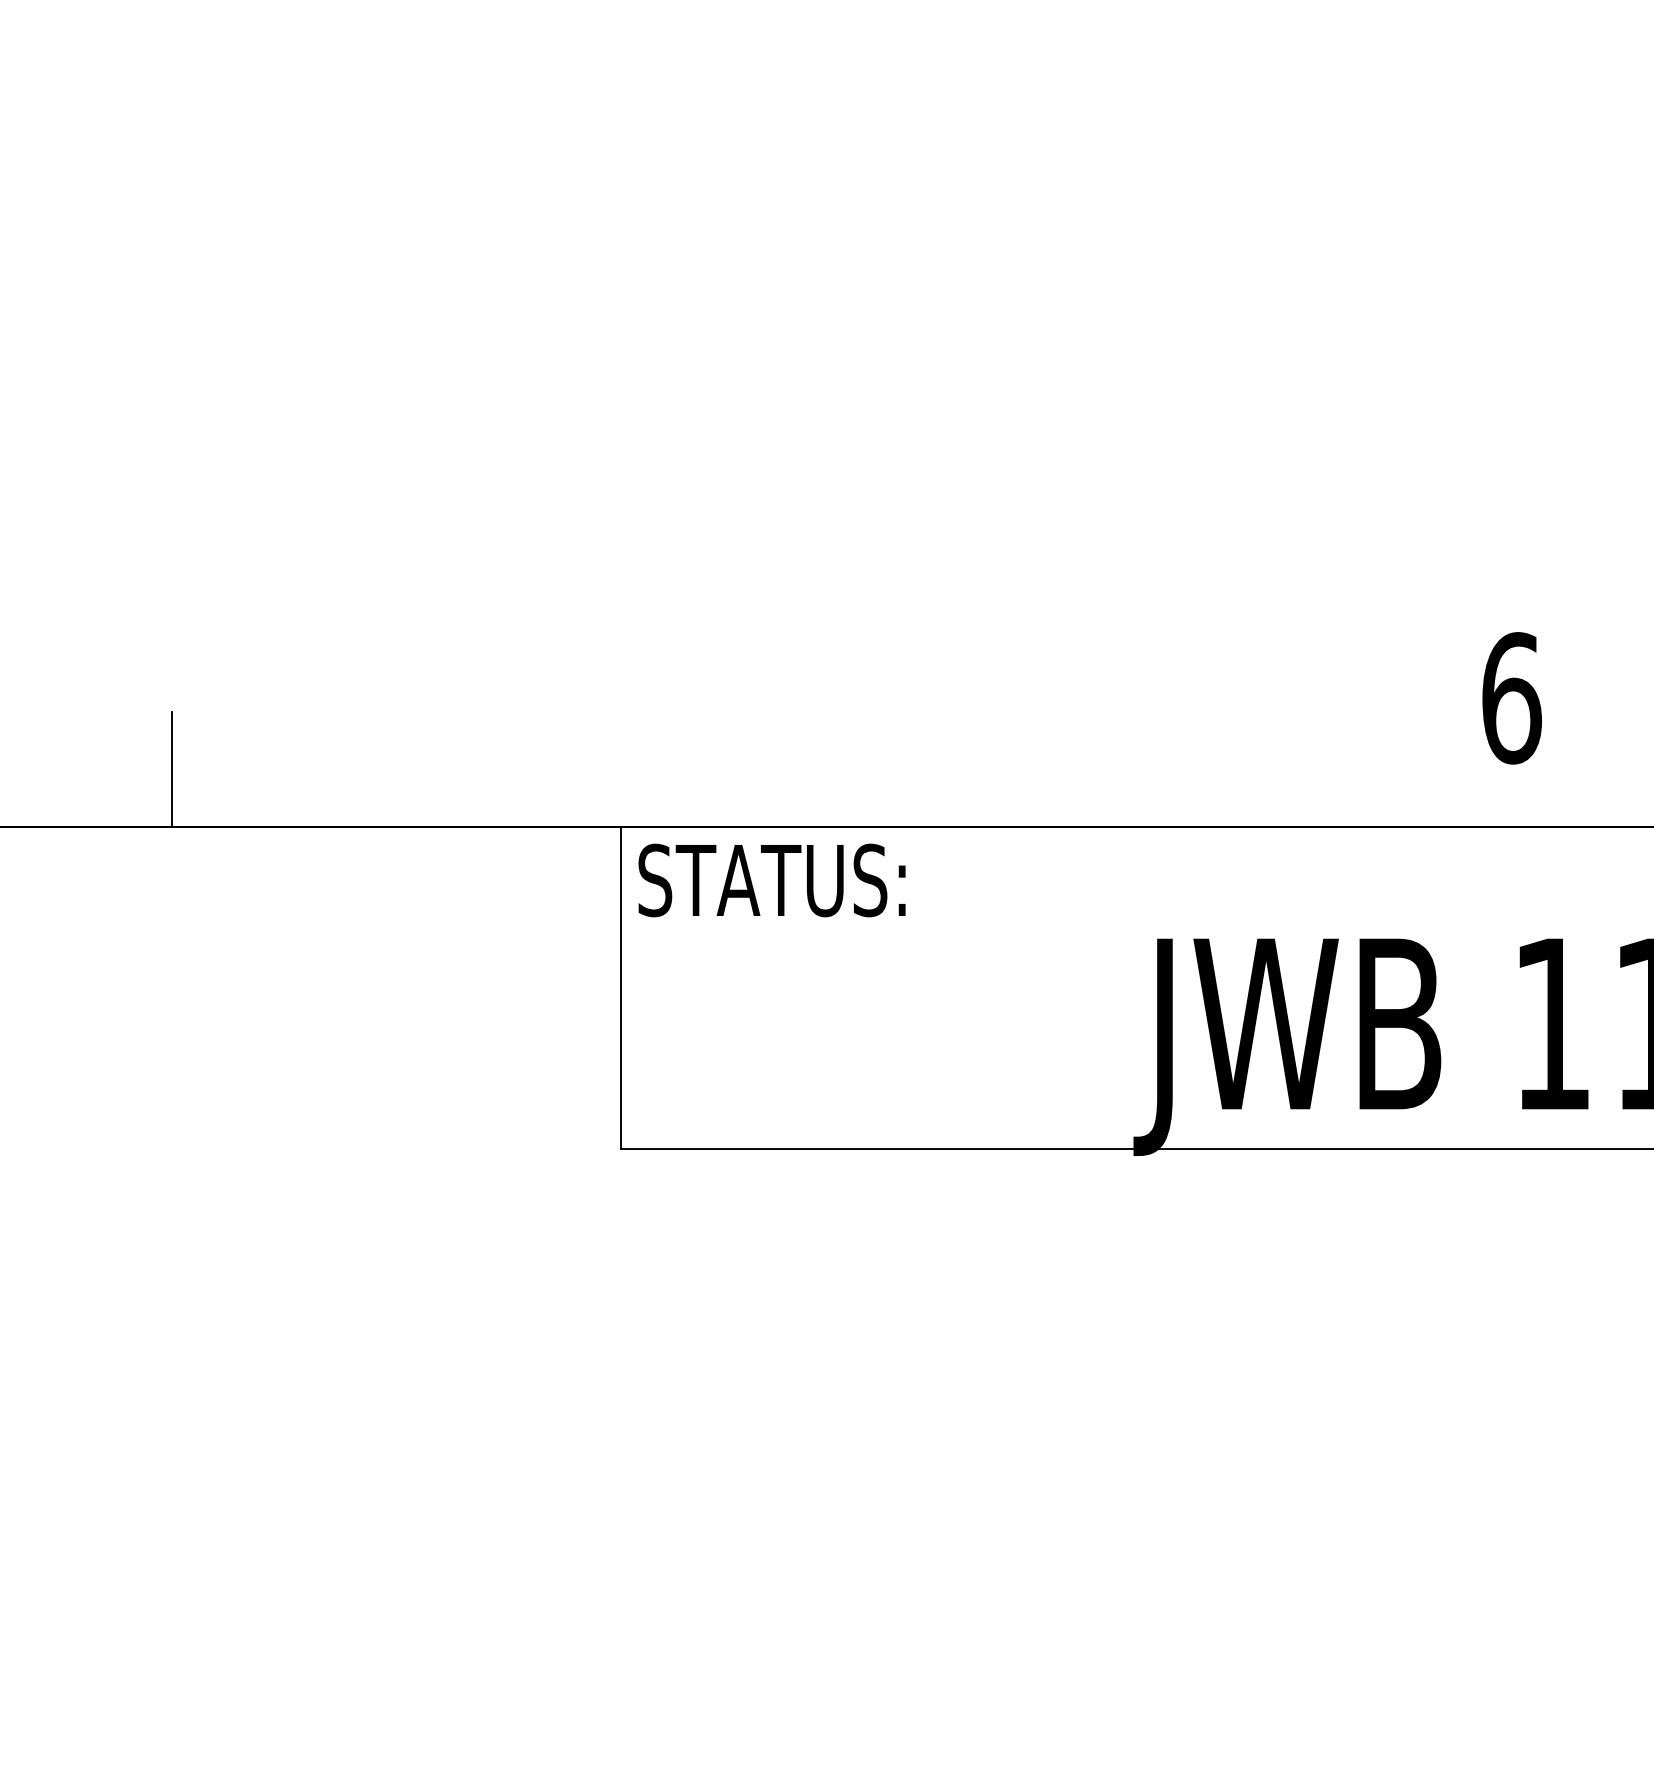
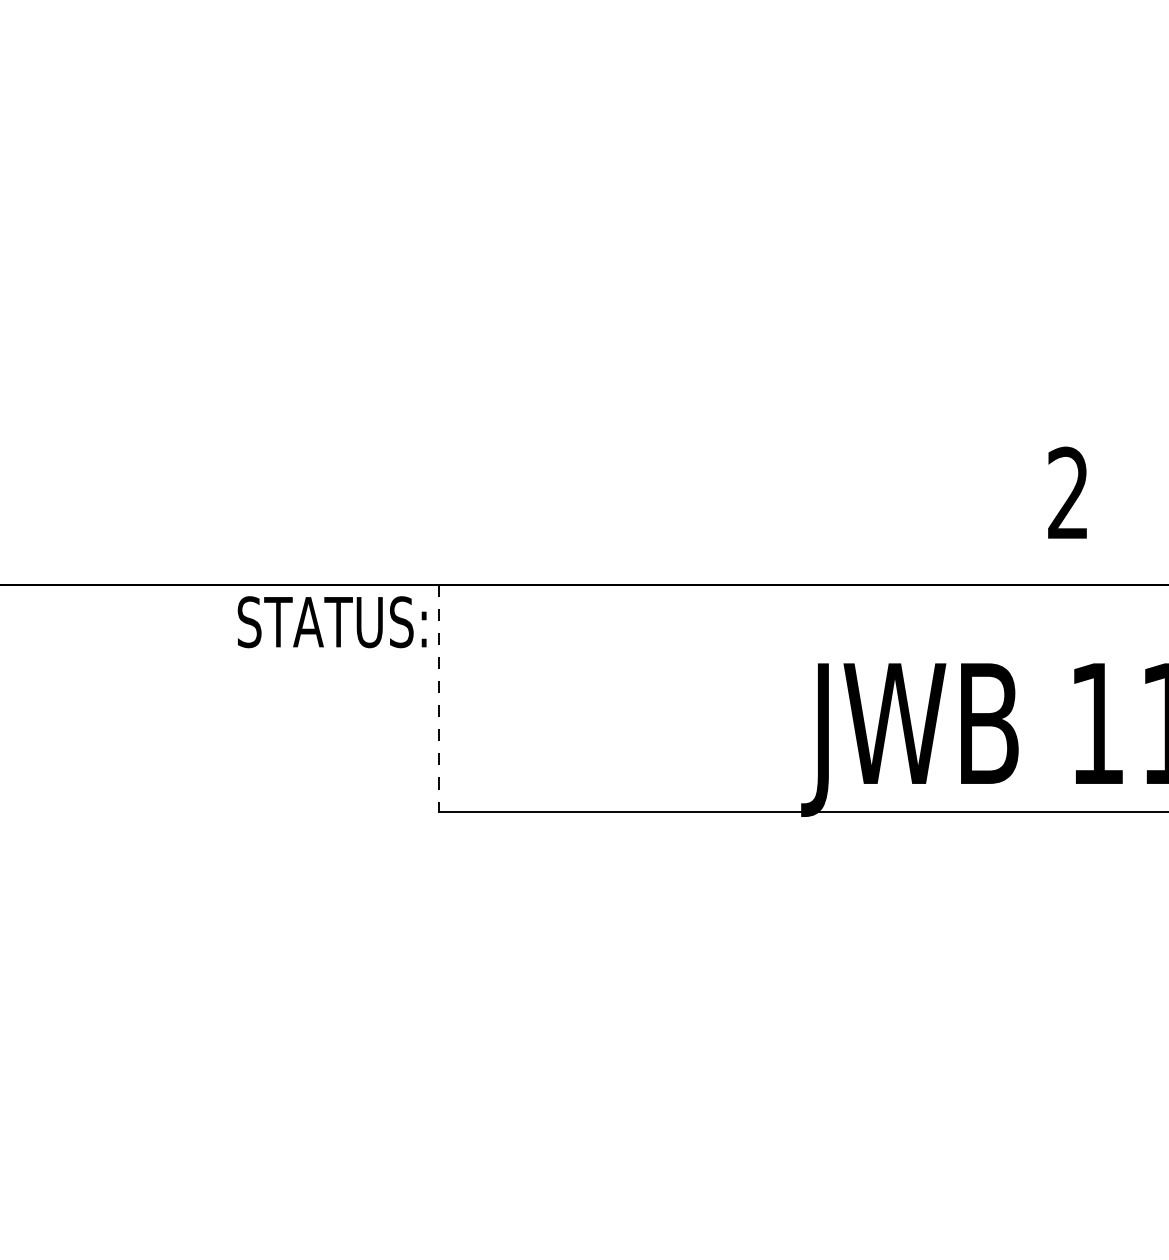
text: (1511, 698) -> (1068, 493), 6 -> 2
line: (172, 769) -> (121, 543), removed
text: (771, 880) -> (331, 622), moved
line: (620, 988) -> (438, 698), solid -> dashed

